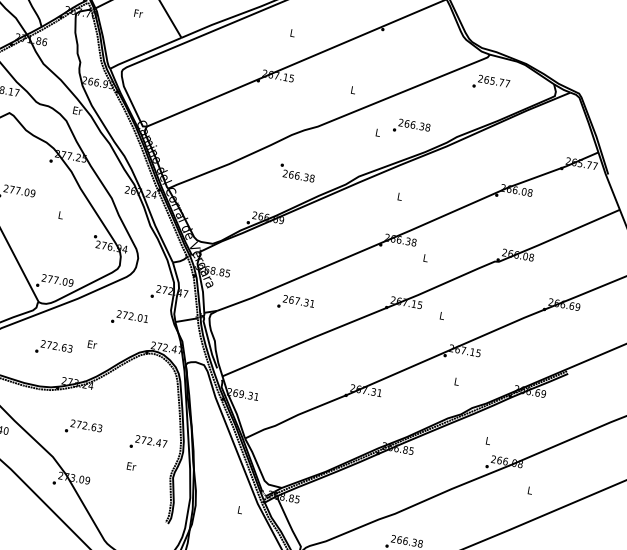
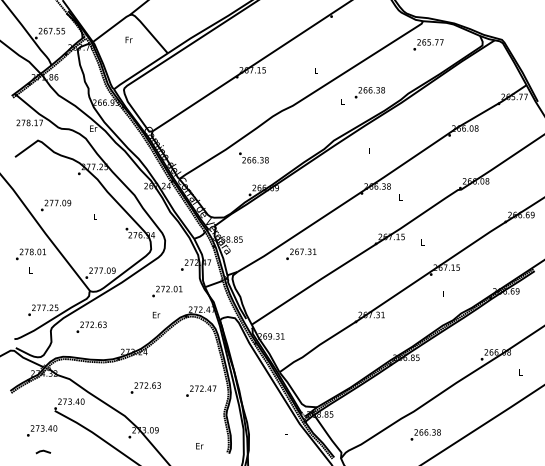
text: (296, 172) -> (253, 157), moved
text: (92, 343) -> (156, 314), moved
text: (54, 347) -> (91, 326), moved
text: (131, 466) -> (199, 446), moved

